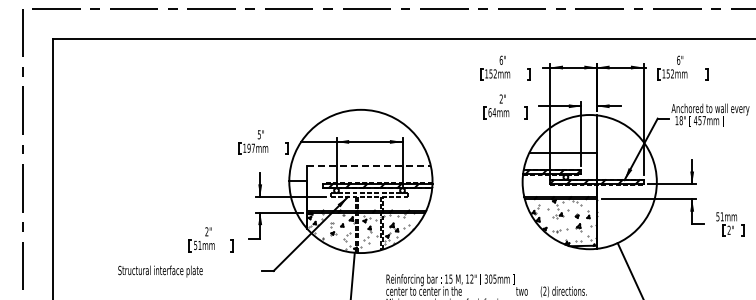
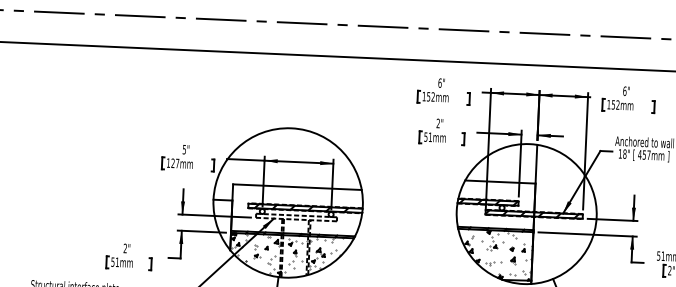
text: (492, 112) -> (428, 137), 64mm -> 51mm
text: (248, 147) -> (172, 162), 197mm -> 127mm
line: (369, 165) -> (297, 186), dashed -> solid

